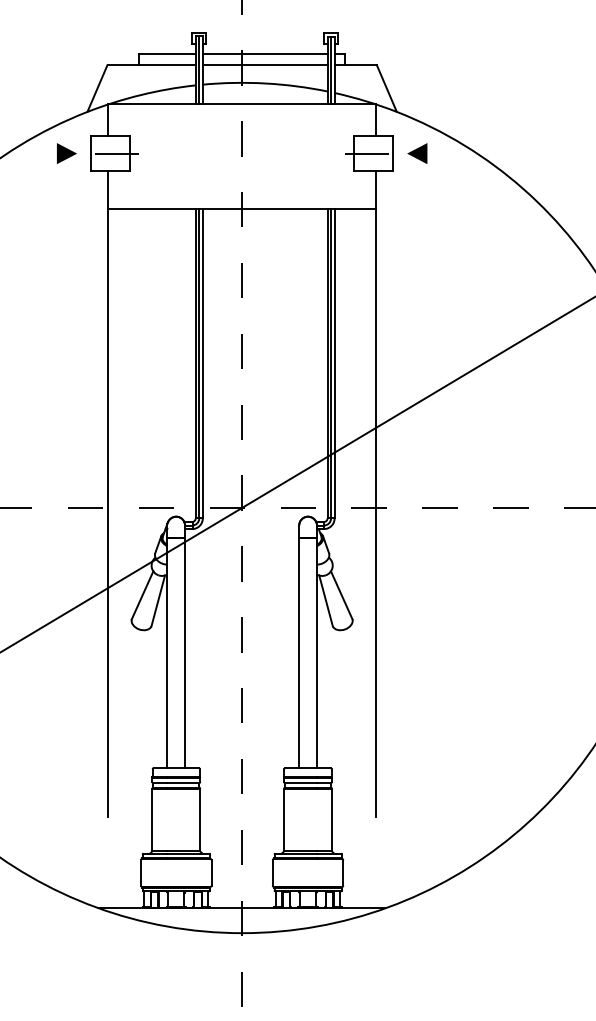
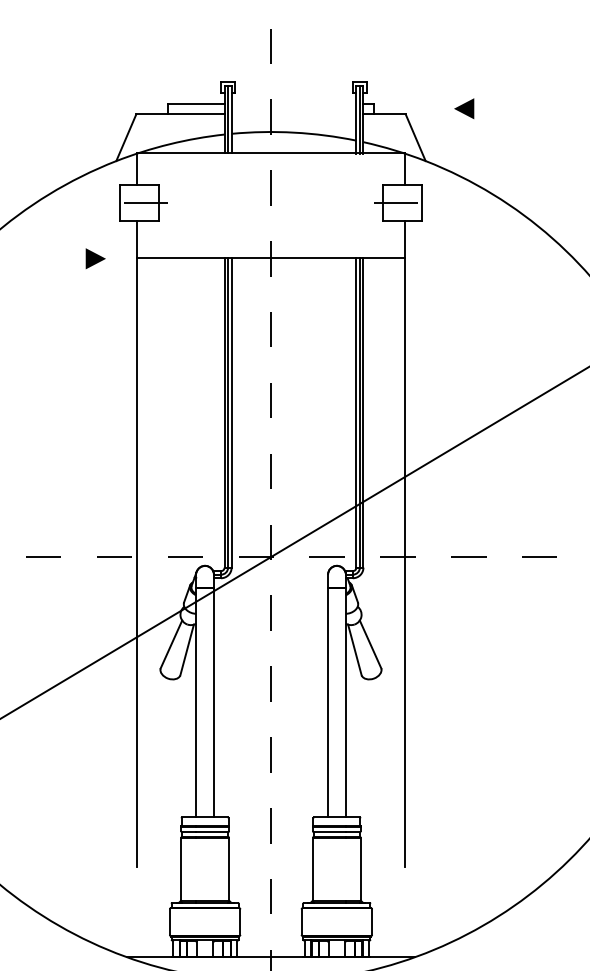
line: (264, 54) -> (293, 103), removed
line: (264, 65) -> (293, 114), removed
line: (66, 153) -> (95, 258), moved
line: (417, 153) -> (464, 108), moved

